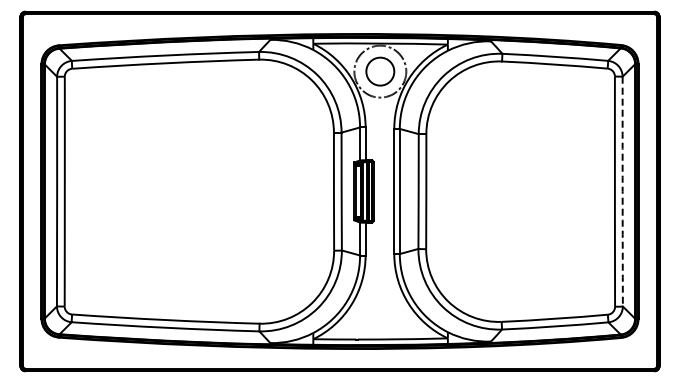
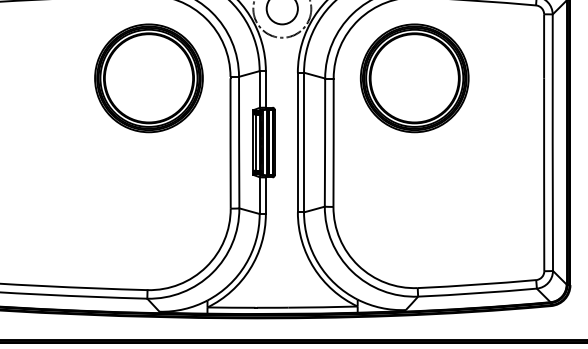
part: (260, 133) -> (148, 77), added
part: (498, 133) -> (414, 77), added
arc: (622, 191) -> (552, 142), dashed -> solid

